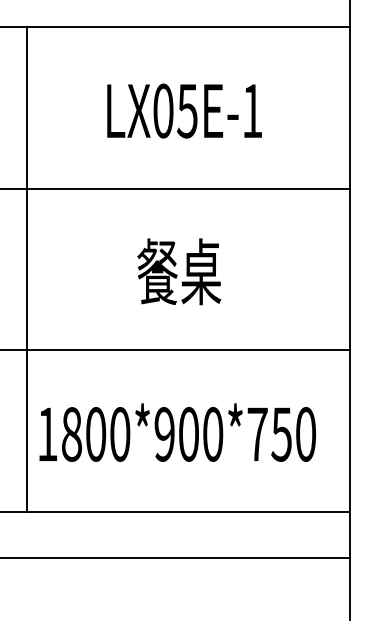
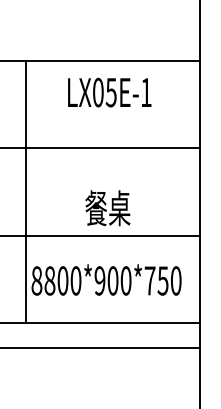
text: (184, 110) -> (109, 92), moved
text: (178, 272) -> (107, 208), moved
text: (46, 433) -> (36, 280), 1800*900*750 -> 8800*900*750

